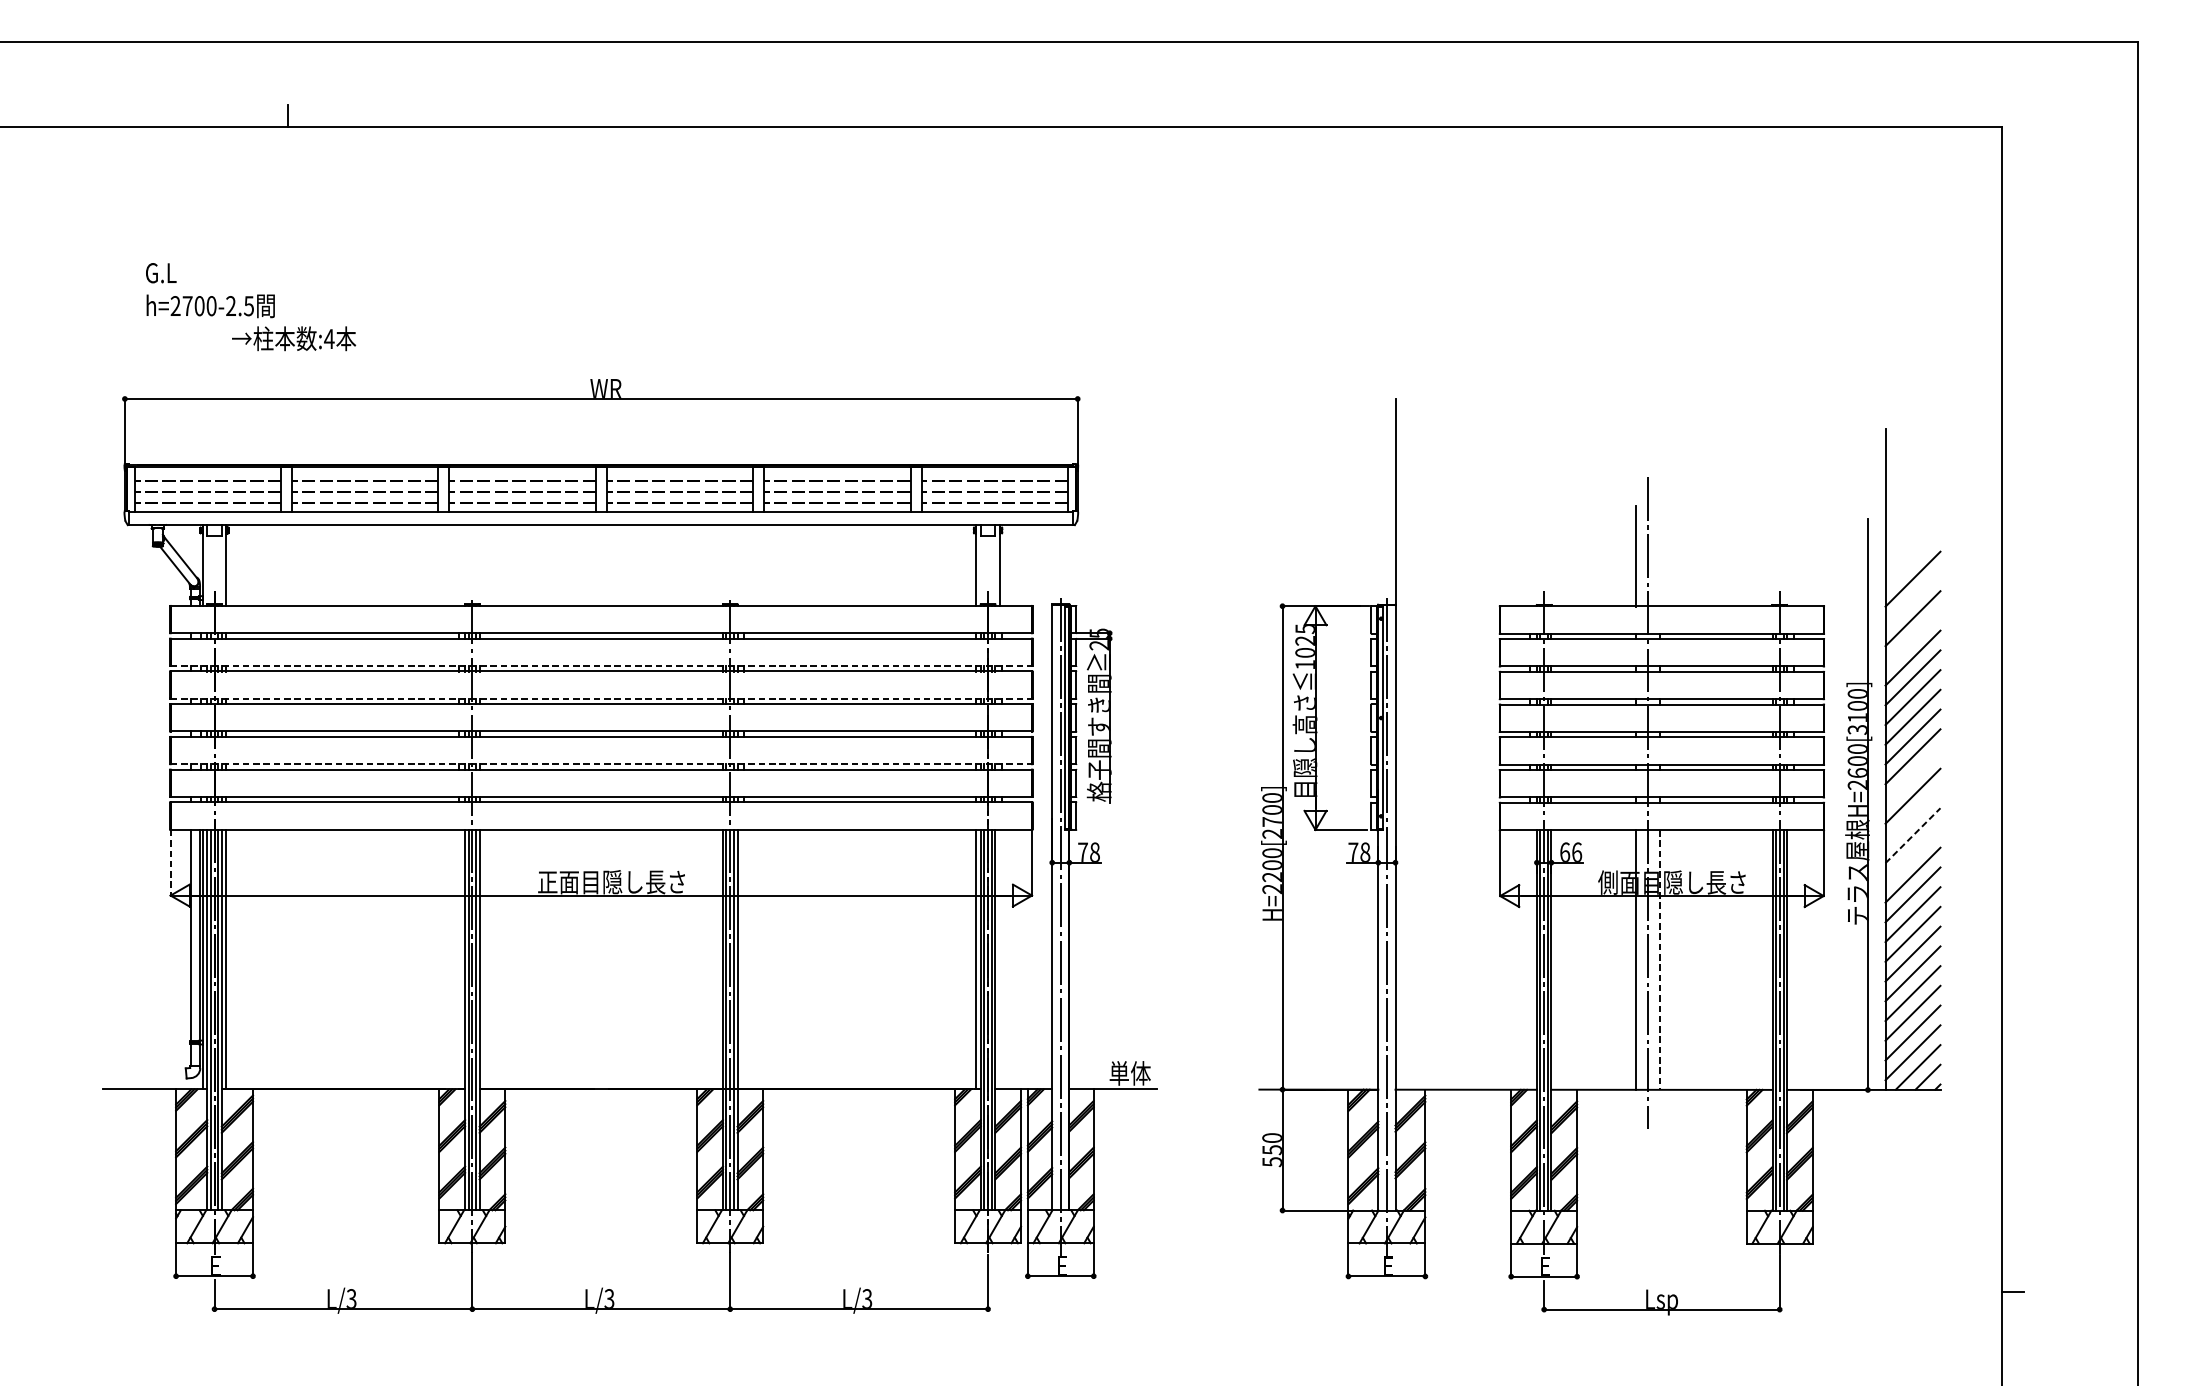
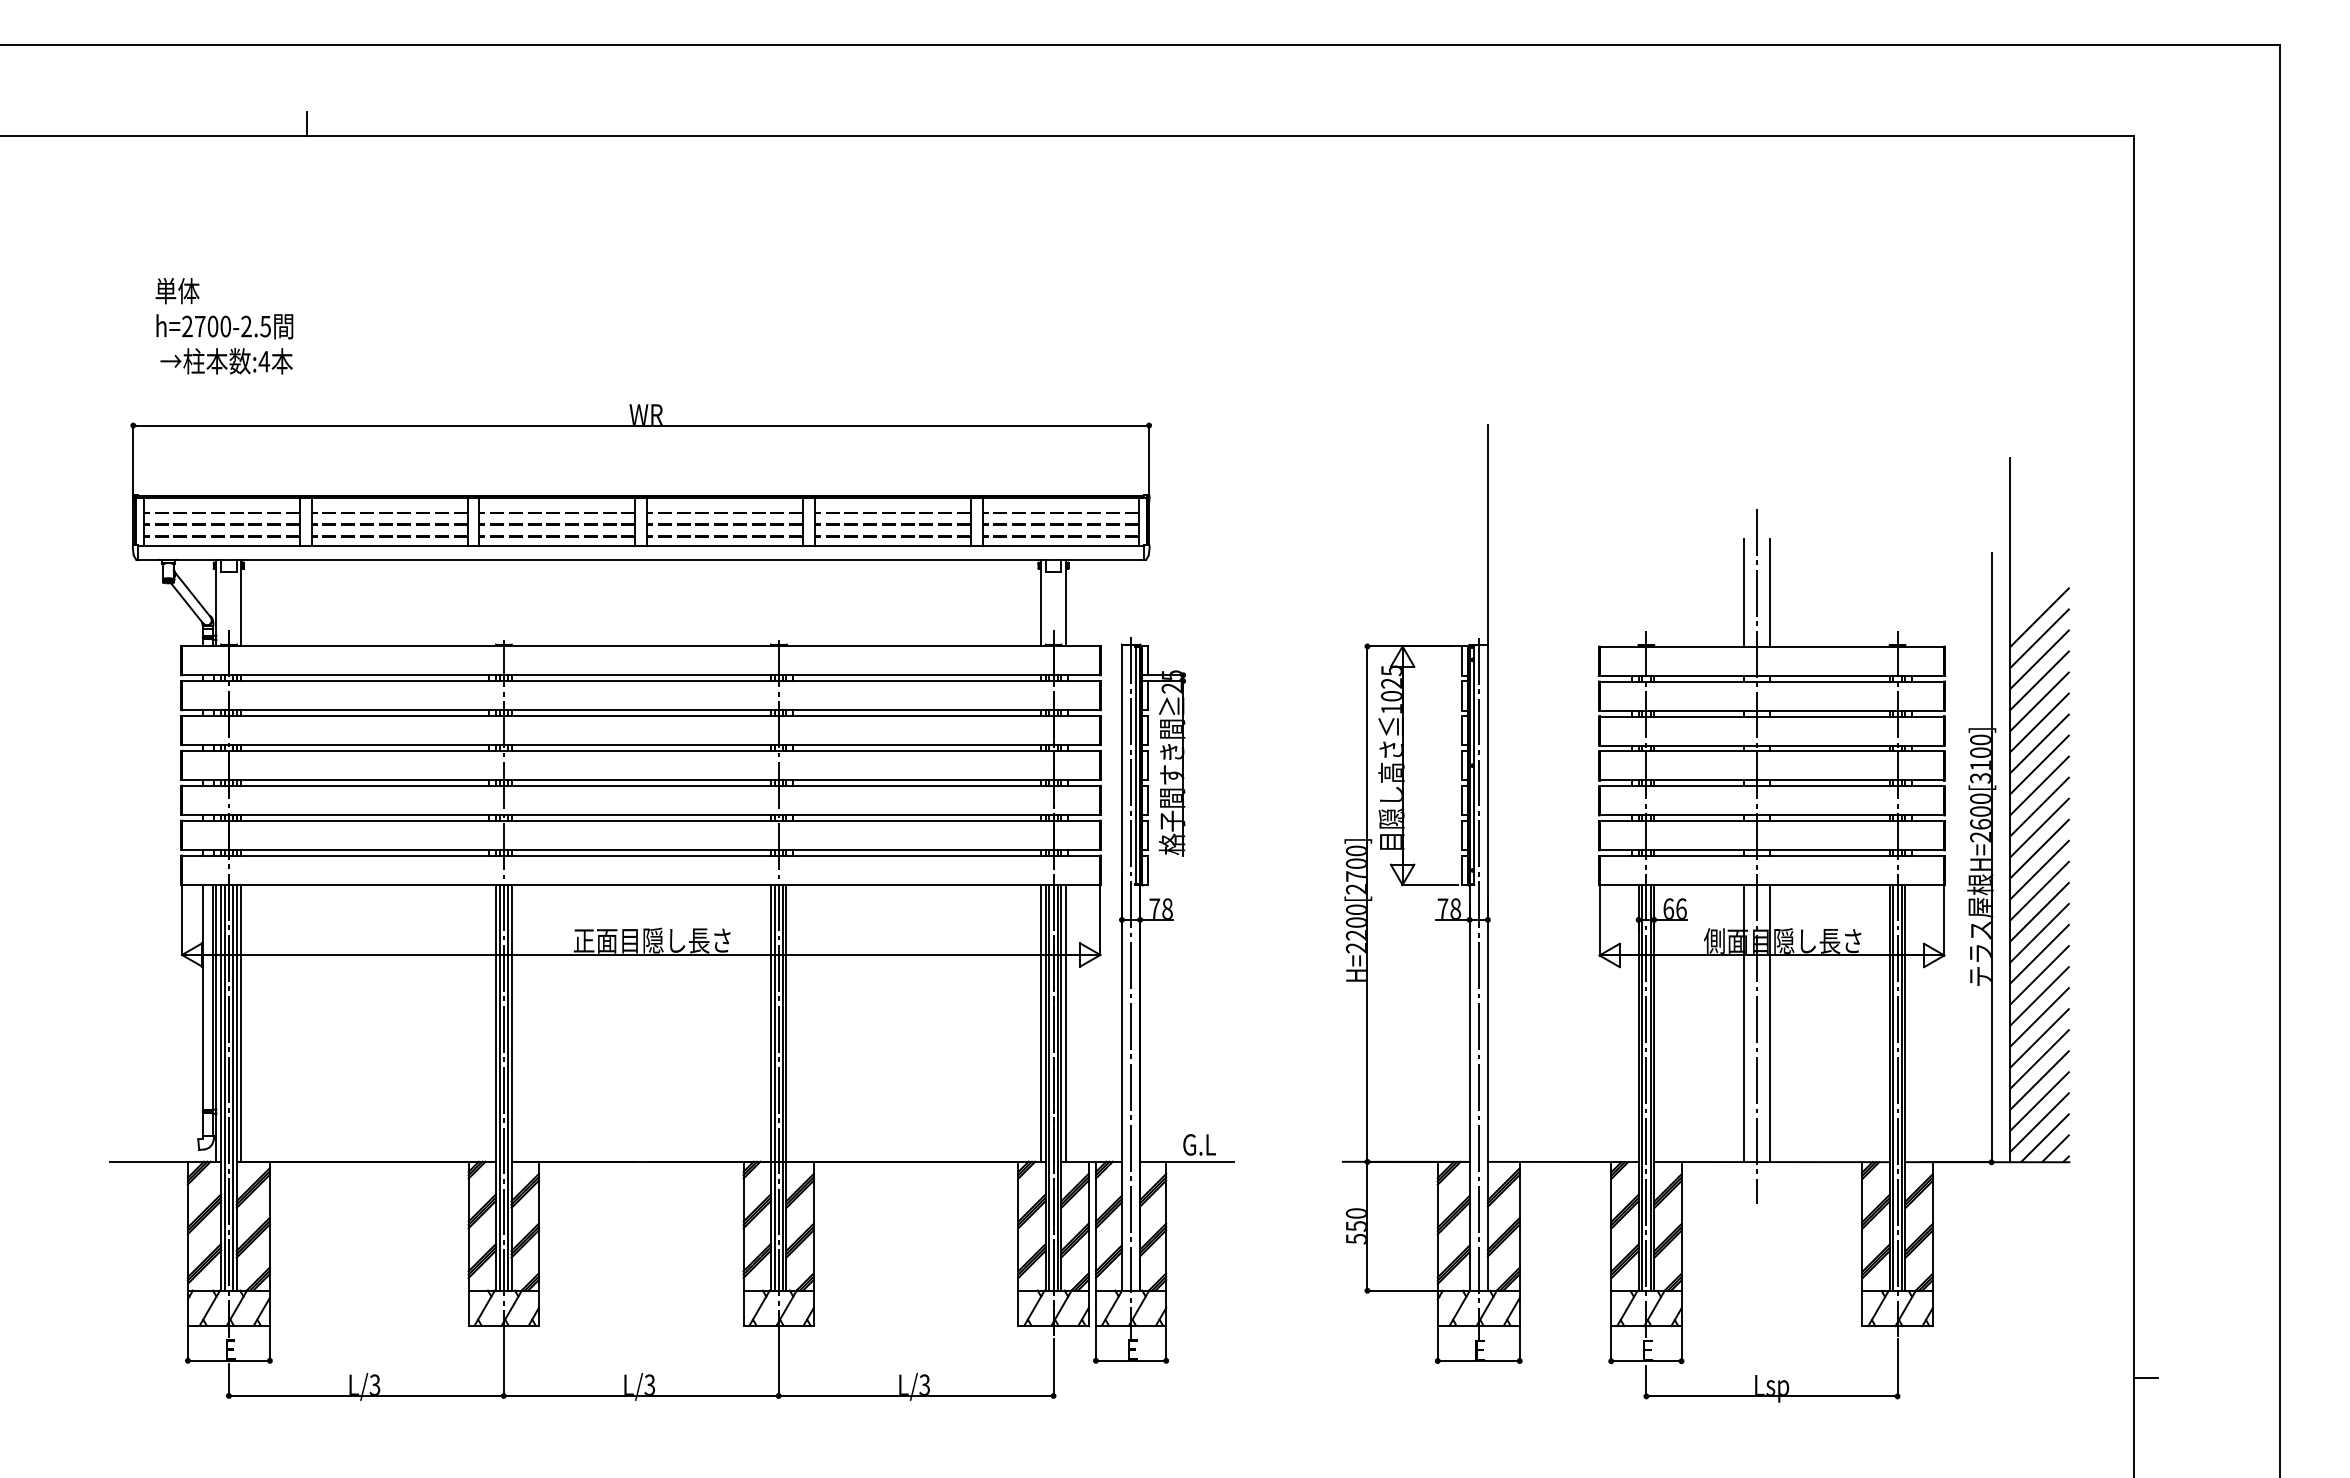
text: (166, 273) -> (177, 291), G.L -> 単体
text: (293, 338) -> (226, 361), moved
line: (1660, 555) -> (1770, 592), added
line: (1912, 598) -> (2039, 638), added
line: (1912, 638) -> (2039, 680), added
line: (601, 666) -> (641, 710), dashed -> solid
line: (601, 699) -> (641, 745), dashed -> solid
line: (601, 763) -> (641, 814), dashed -> solid
line: (1912, 776) -> (2039, 827), added
line: (1912, 815) -> (2039, 869), added
line: (1912, 835) -> (2039, 890), dashed -> solid
line: (1912, 854) -> (2039, 911), added
line: (171, 863) -> (182, 920), dashed -> solid
line: (999, 958) -> (1065, 1022), added
line: (1660, 959) -> (1770, 1023), dashed -> solid
text: (1130, 1073) -> (1205, 1144), 単体 -> G.L

